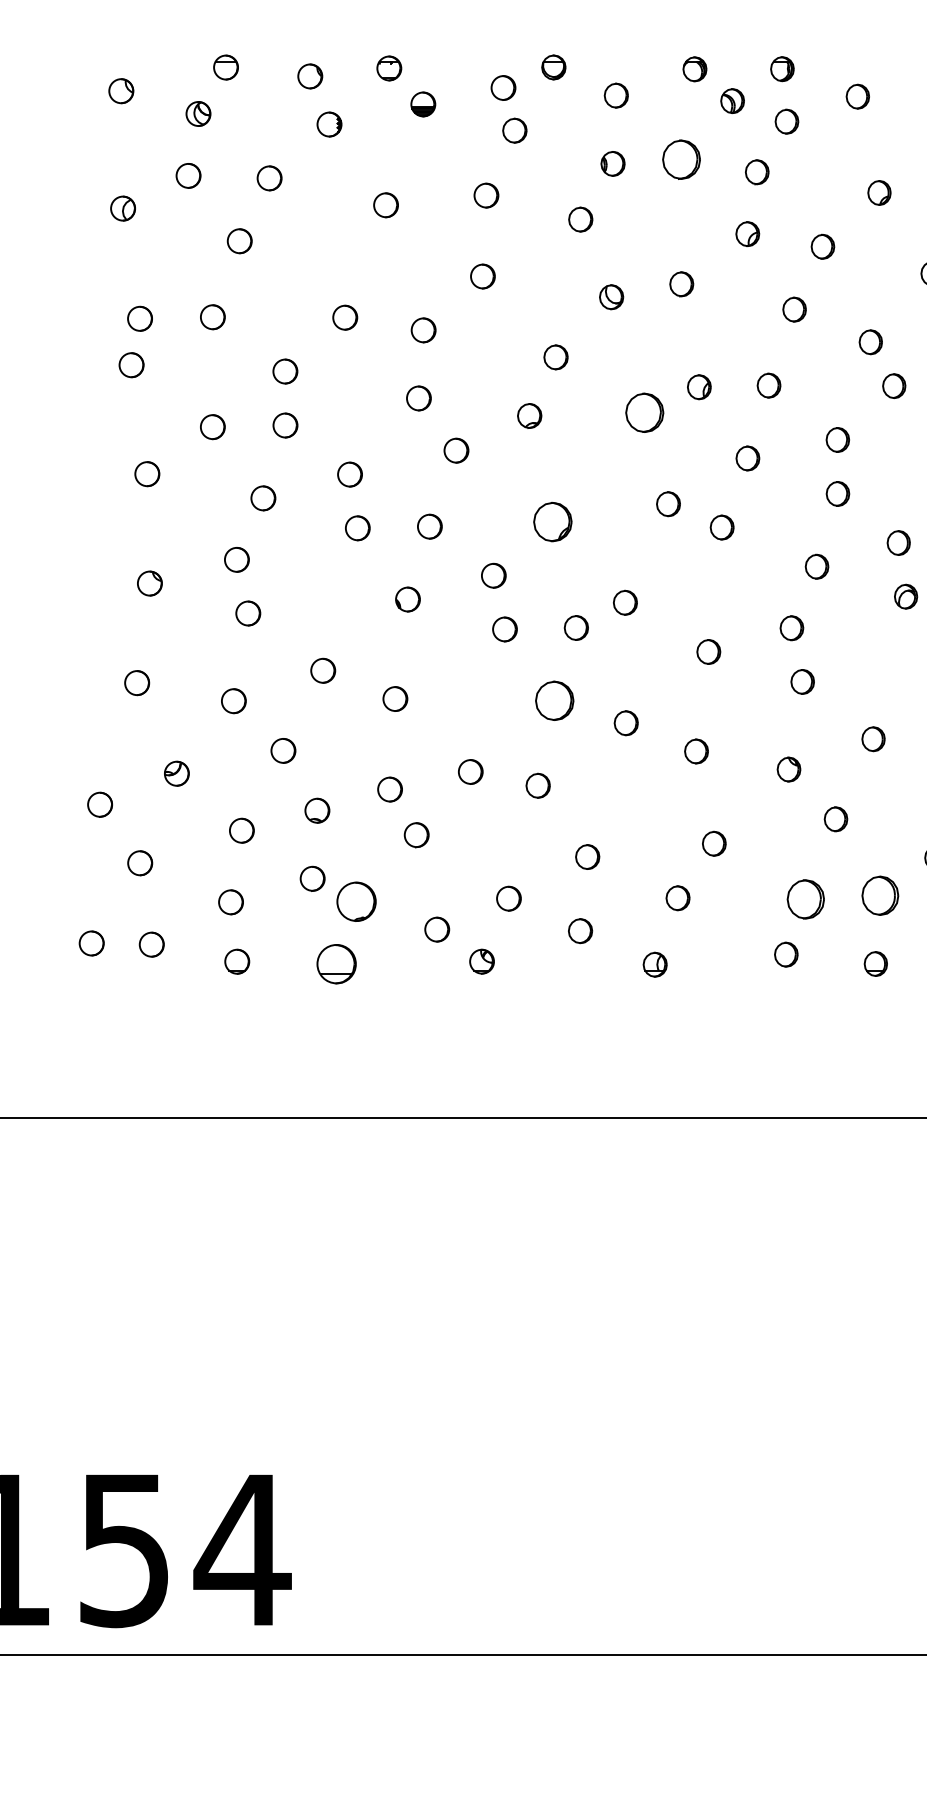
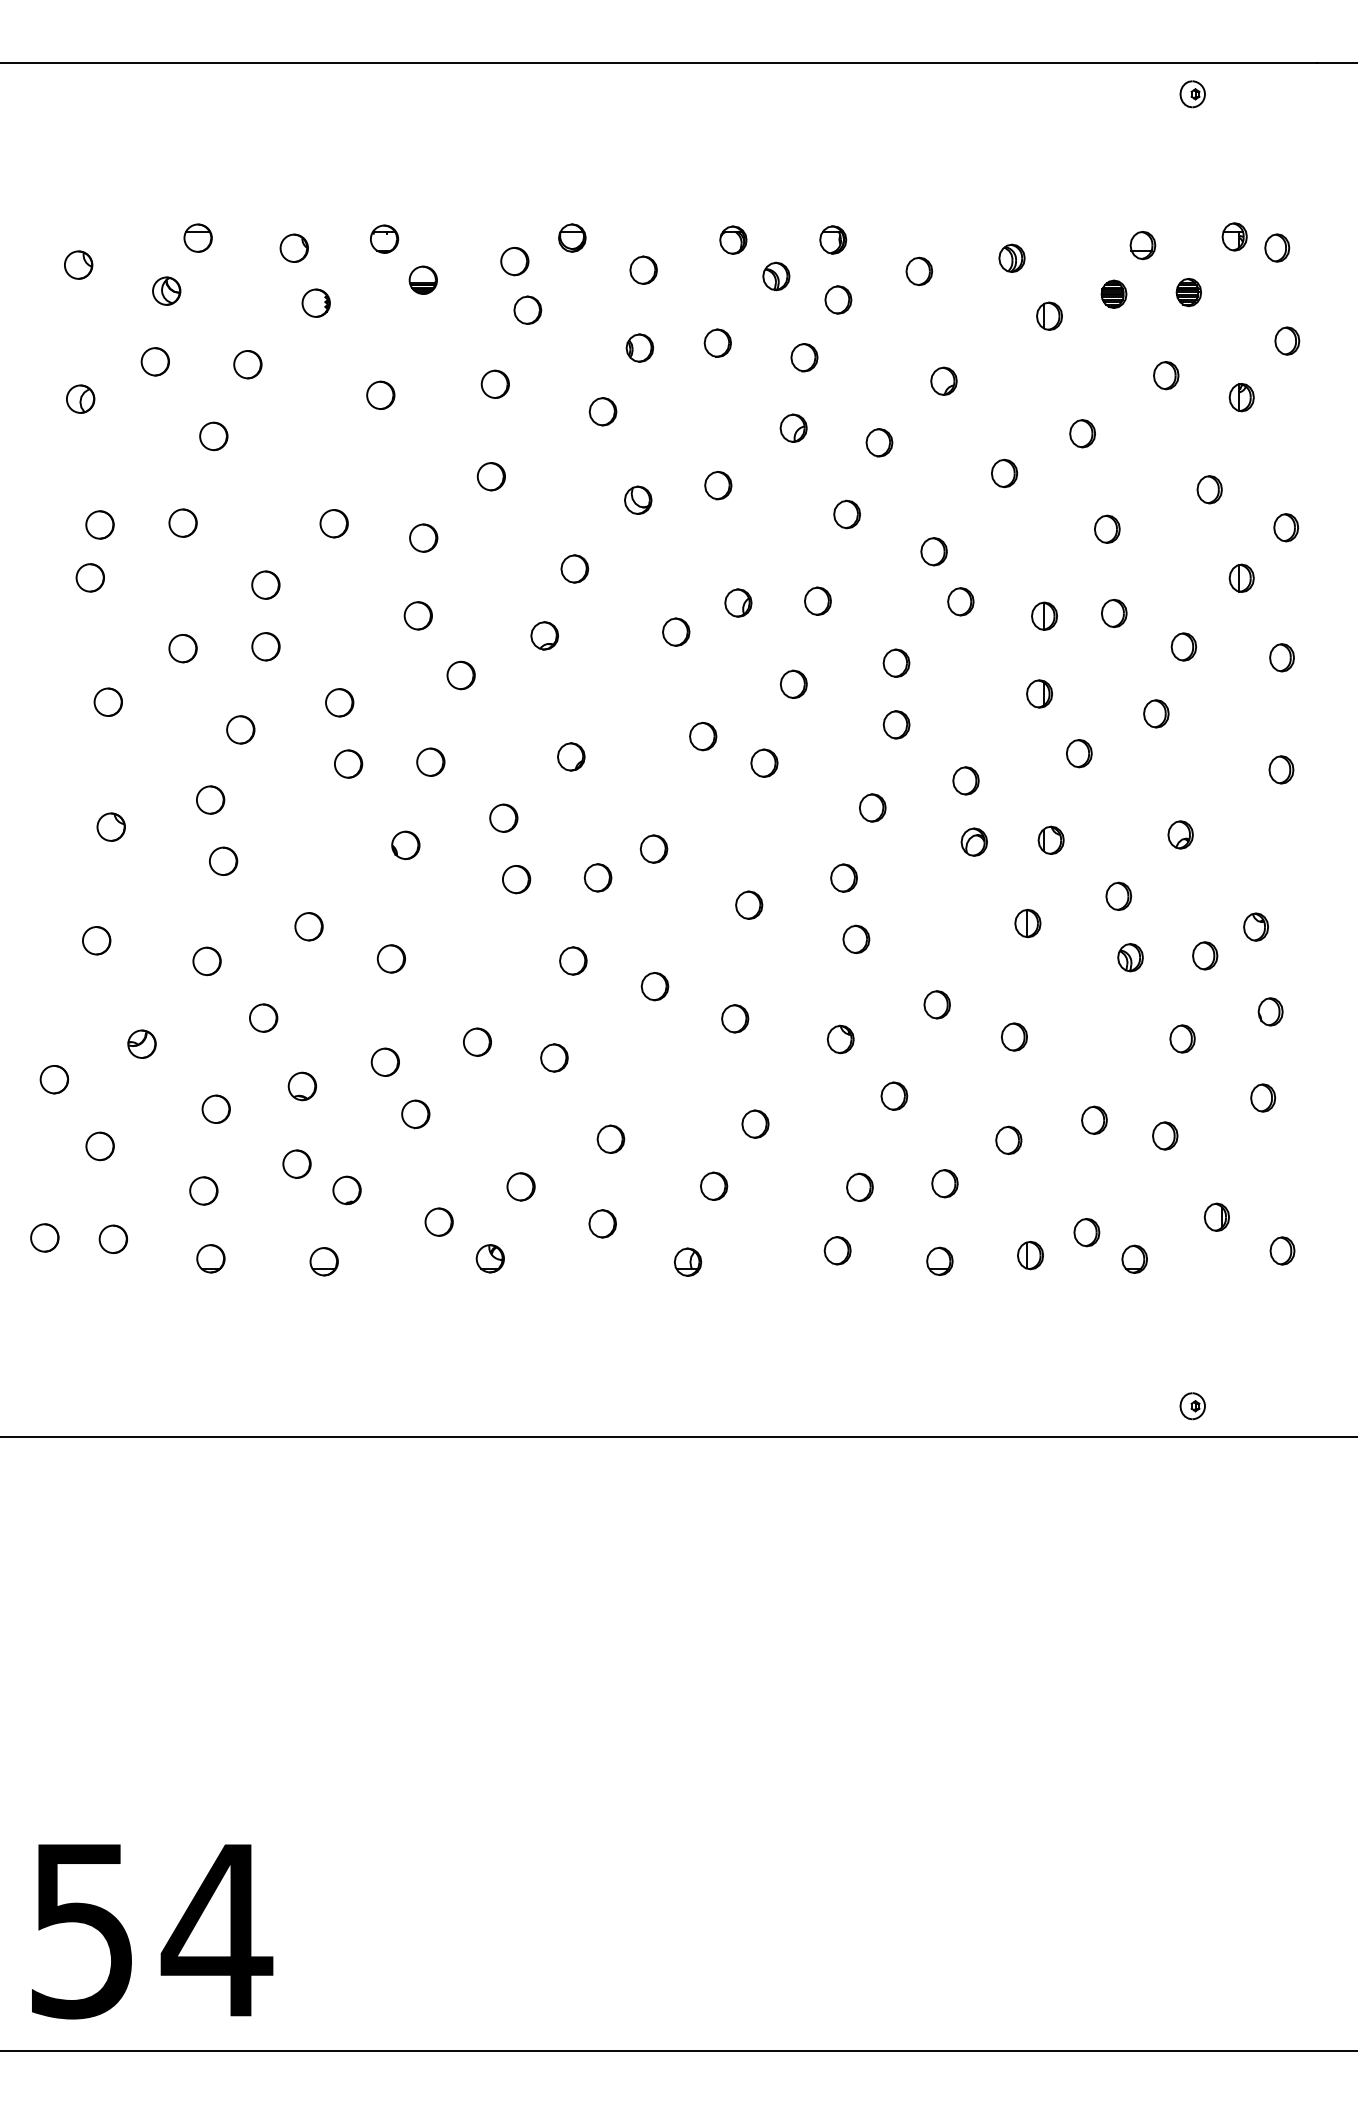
part: (681, 158) -> (717, 342), size x0.62
part: (645, 412) -> (676, 631), size x0.62
part: (553, 521) -> (571, 756), size x0.62
part: (554, 700) -> (573, 960), size x0.62
part: (879, 895) -> (944, 1183), size x0.62
part: (805, 898) -> (859, 1186), size x0.62
part: (356, 901) -> (346, 1190), size x0.62
part: (335, 964) -> (323, 1261), size x0.62

